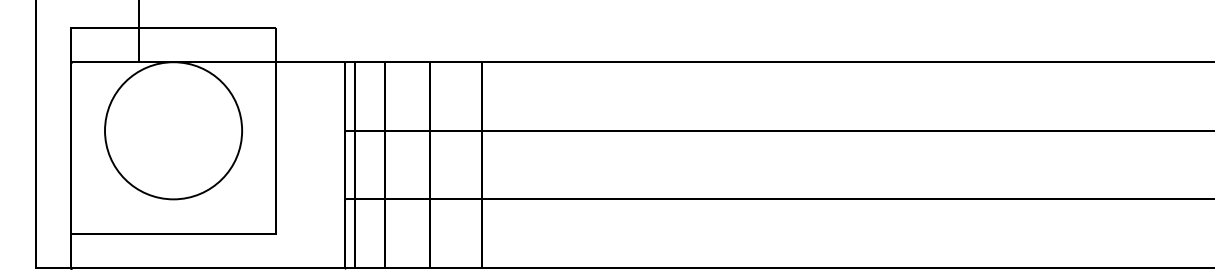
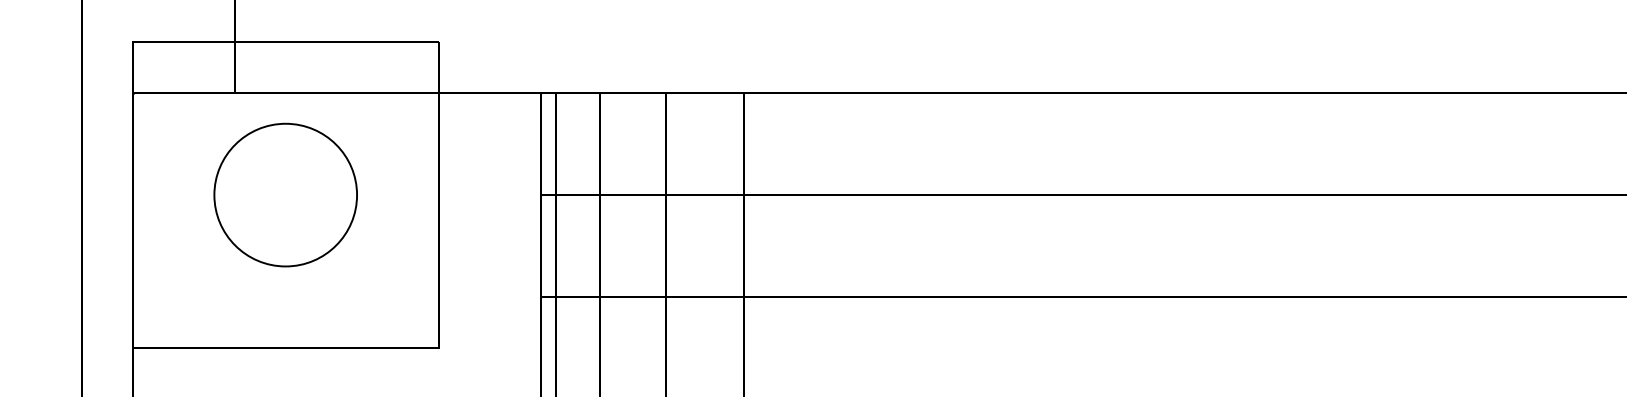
circle: (173, 130) -> (285, 194), size x0.7

